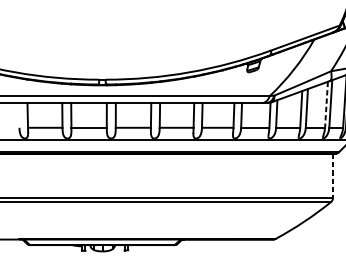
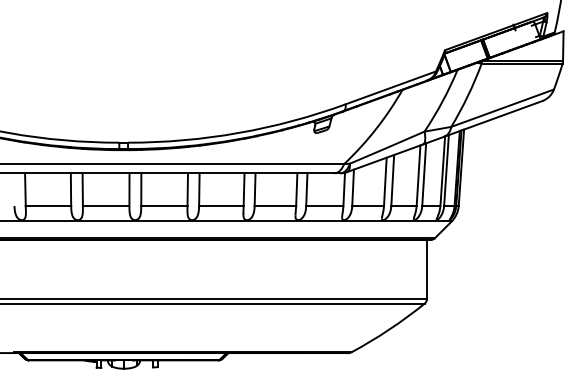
line: (326, 105) -> (418, 176), dashed -> solid
line: (333, 176) -> (427, 269), dashed -> solid

